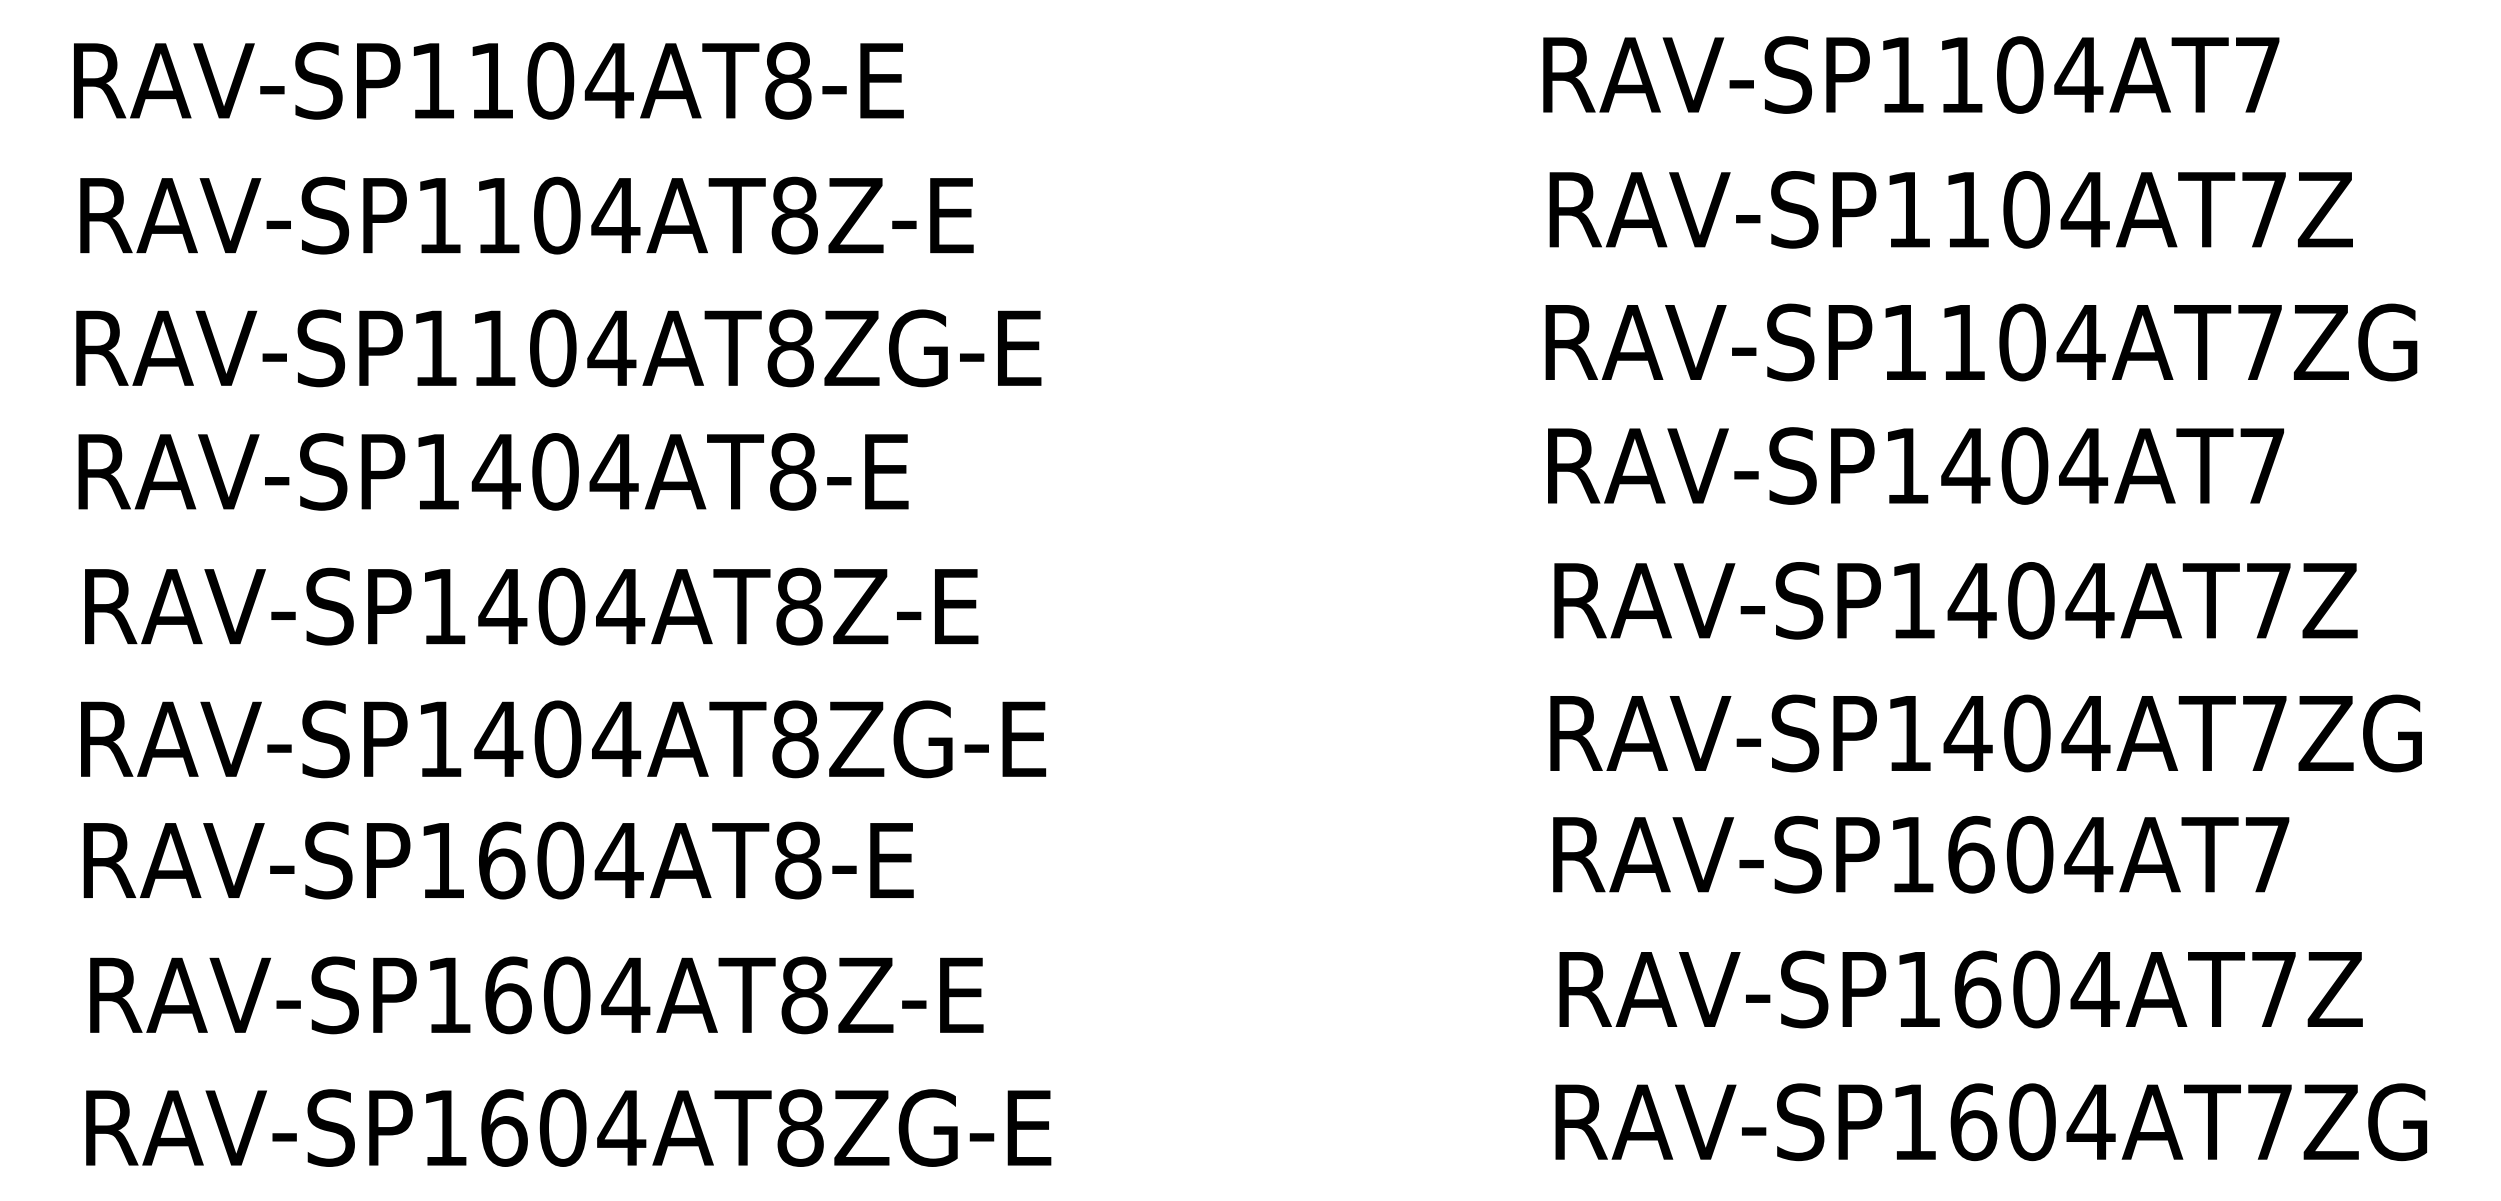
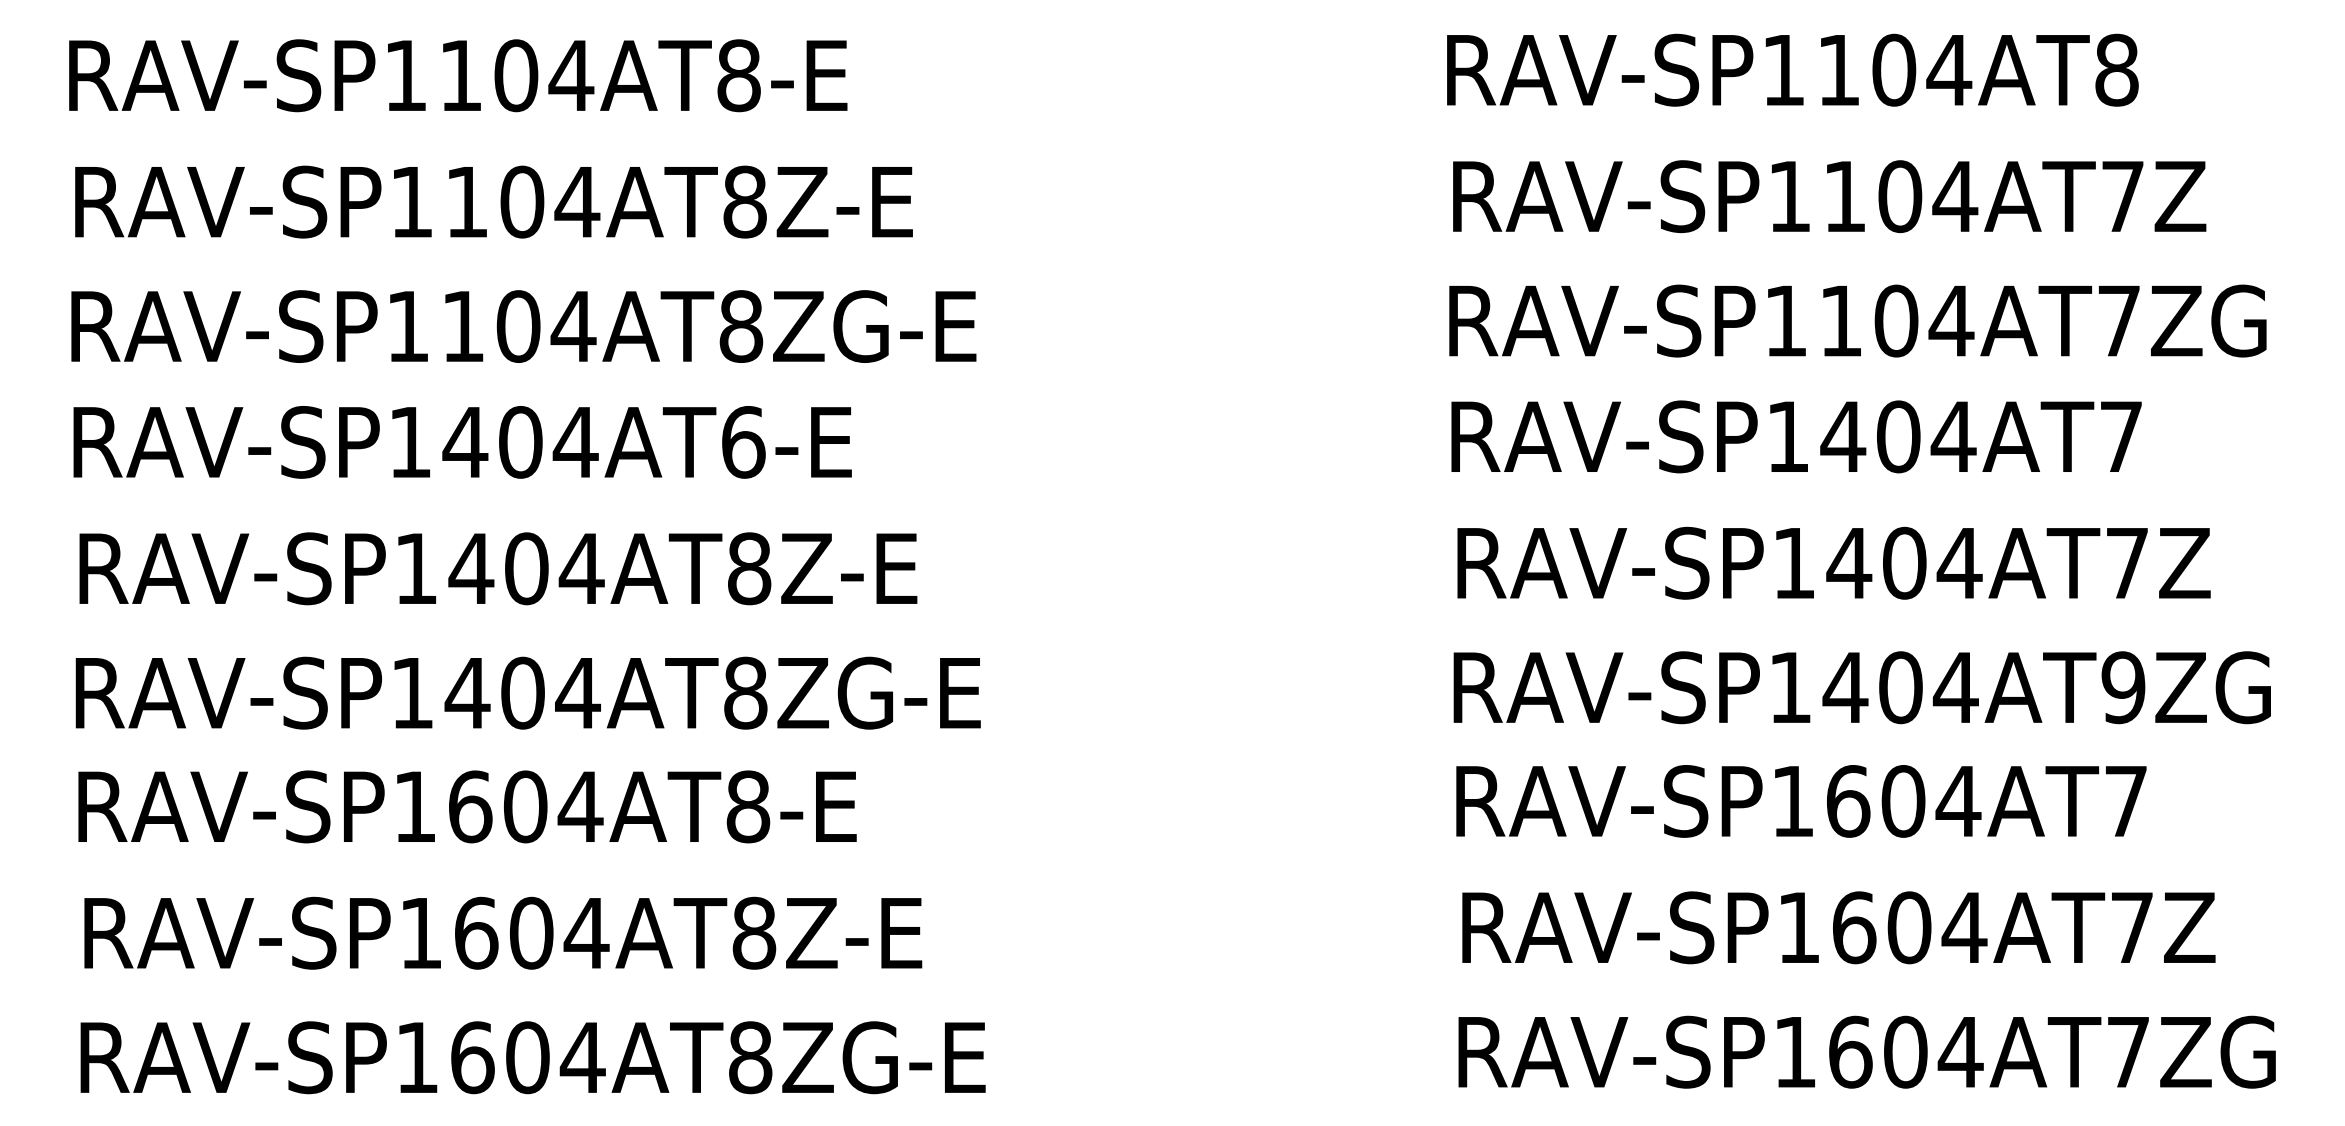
text: (2257, 74) -> (2116, 69), RAV-SP1104AT7 -> RAV-SP1104AT8
text: (793, 471) -> (743, 442), RAV-SP1404AT8-E -> RAV-SP1404AT6-E
text: (2264, 733) -> (2123, 687), RAV-SP1404AT7ZG -> RAV-SP1404AT9ZG

